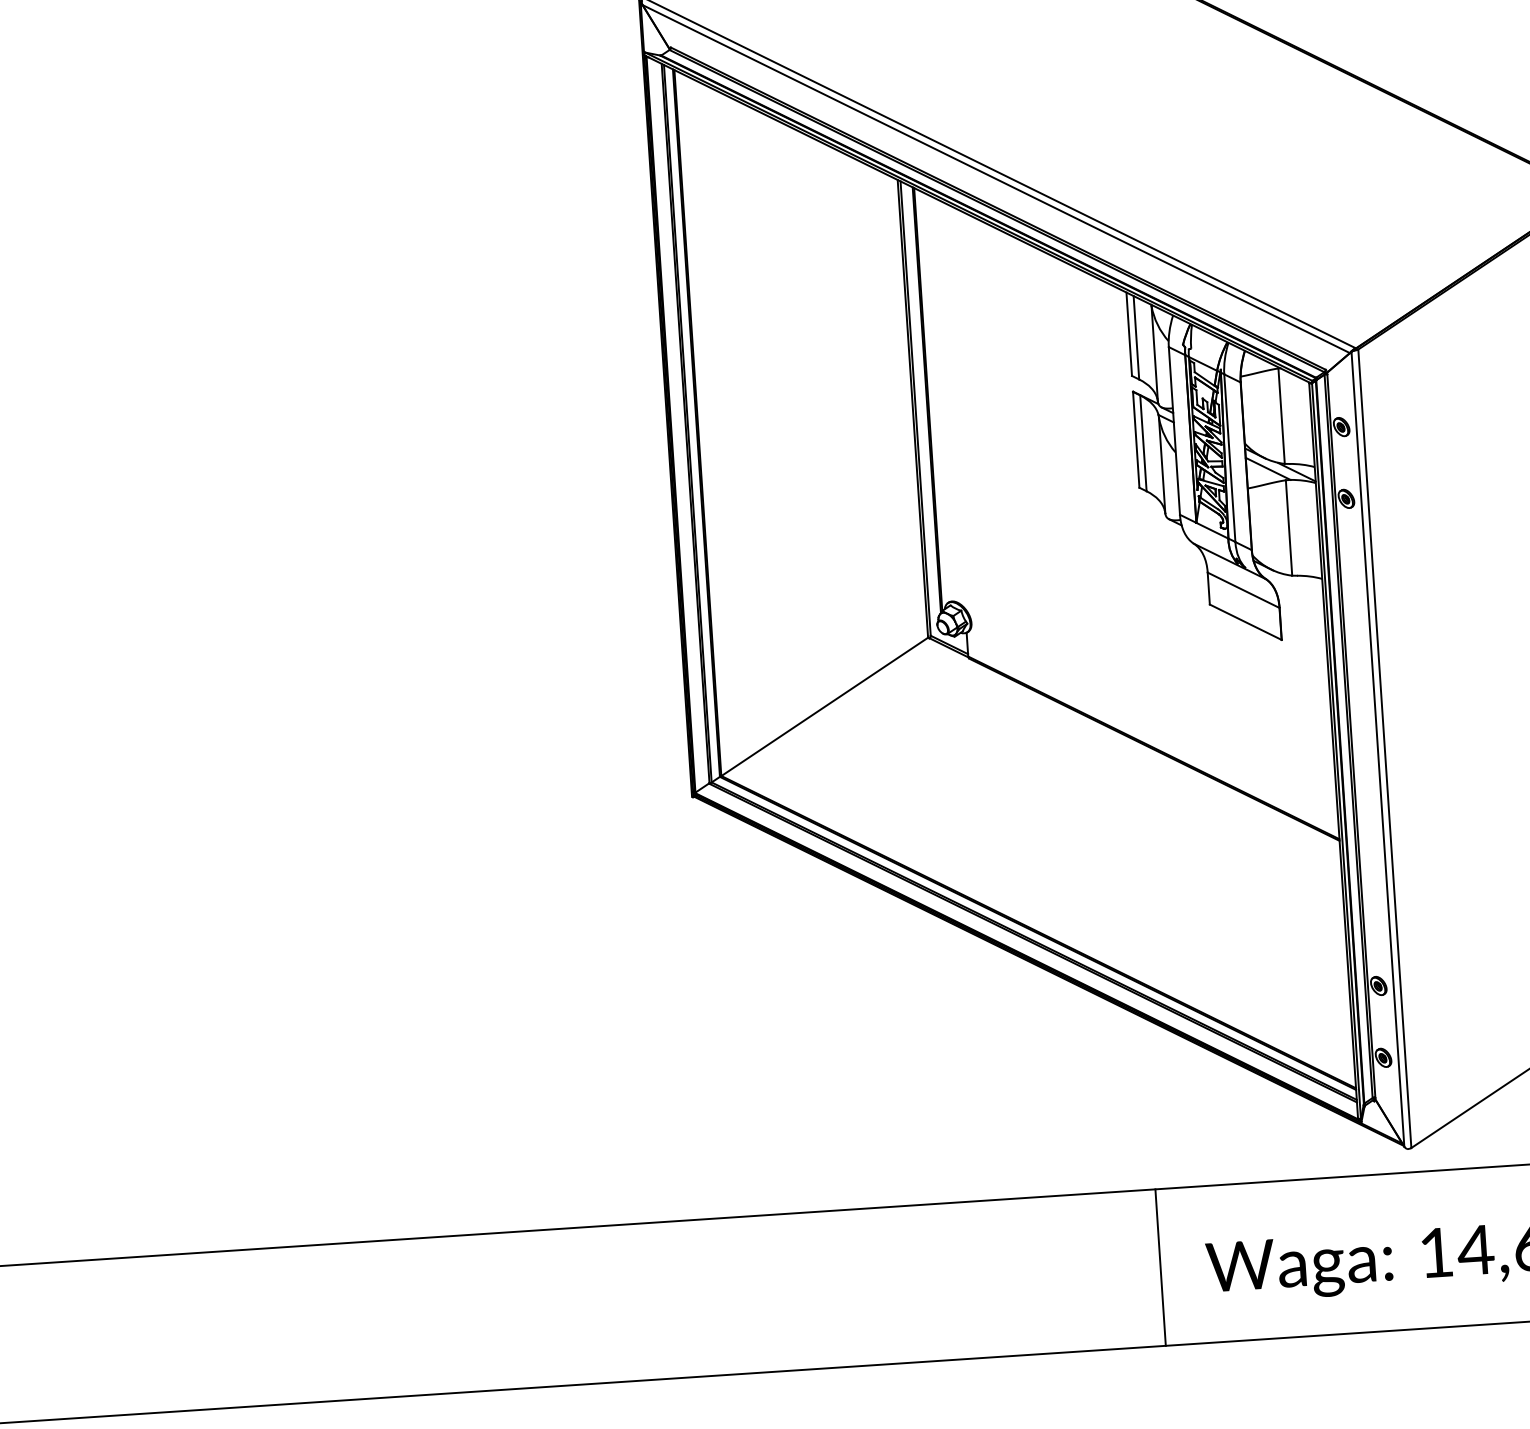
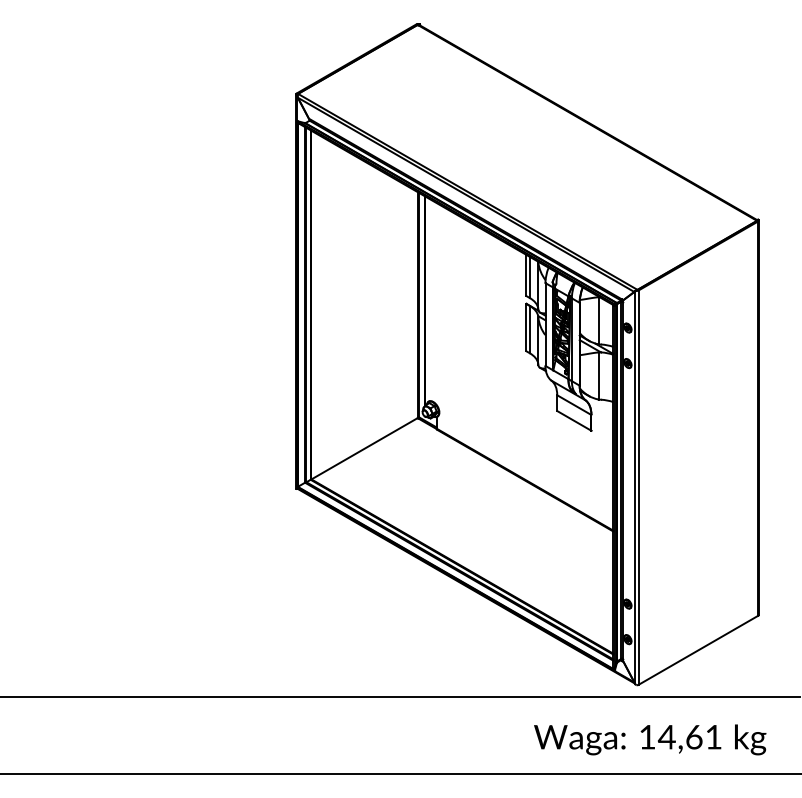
line: (1160, 1267) -> (511, 735), removed

